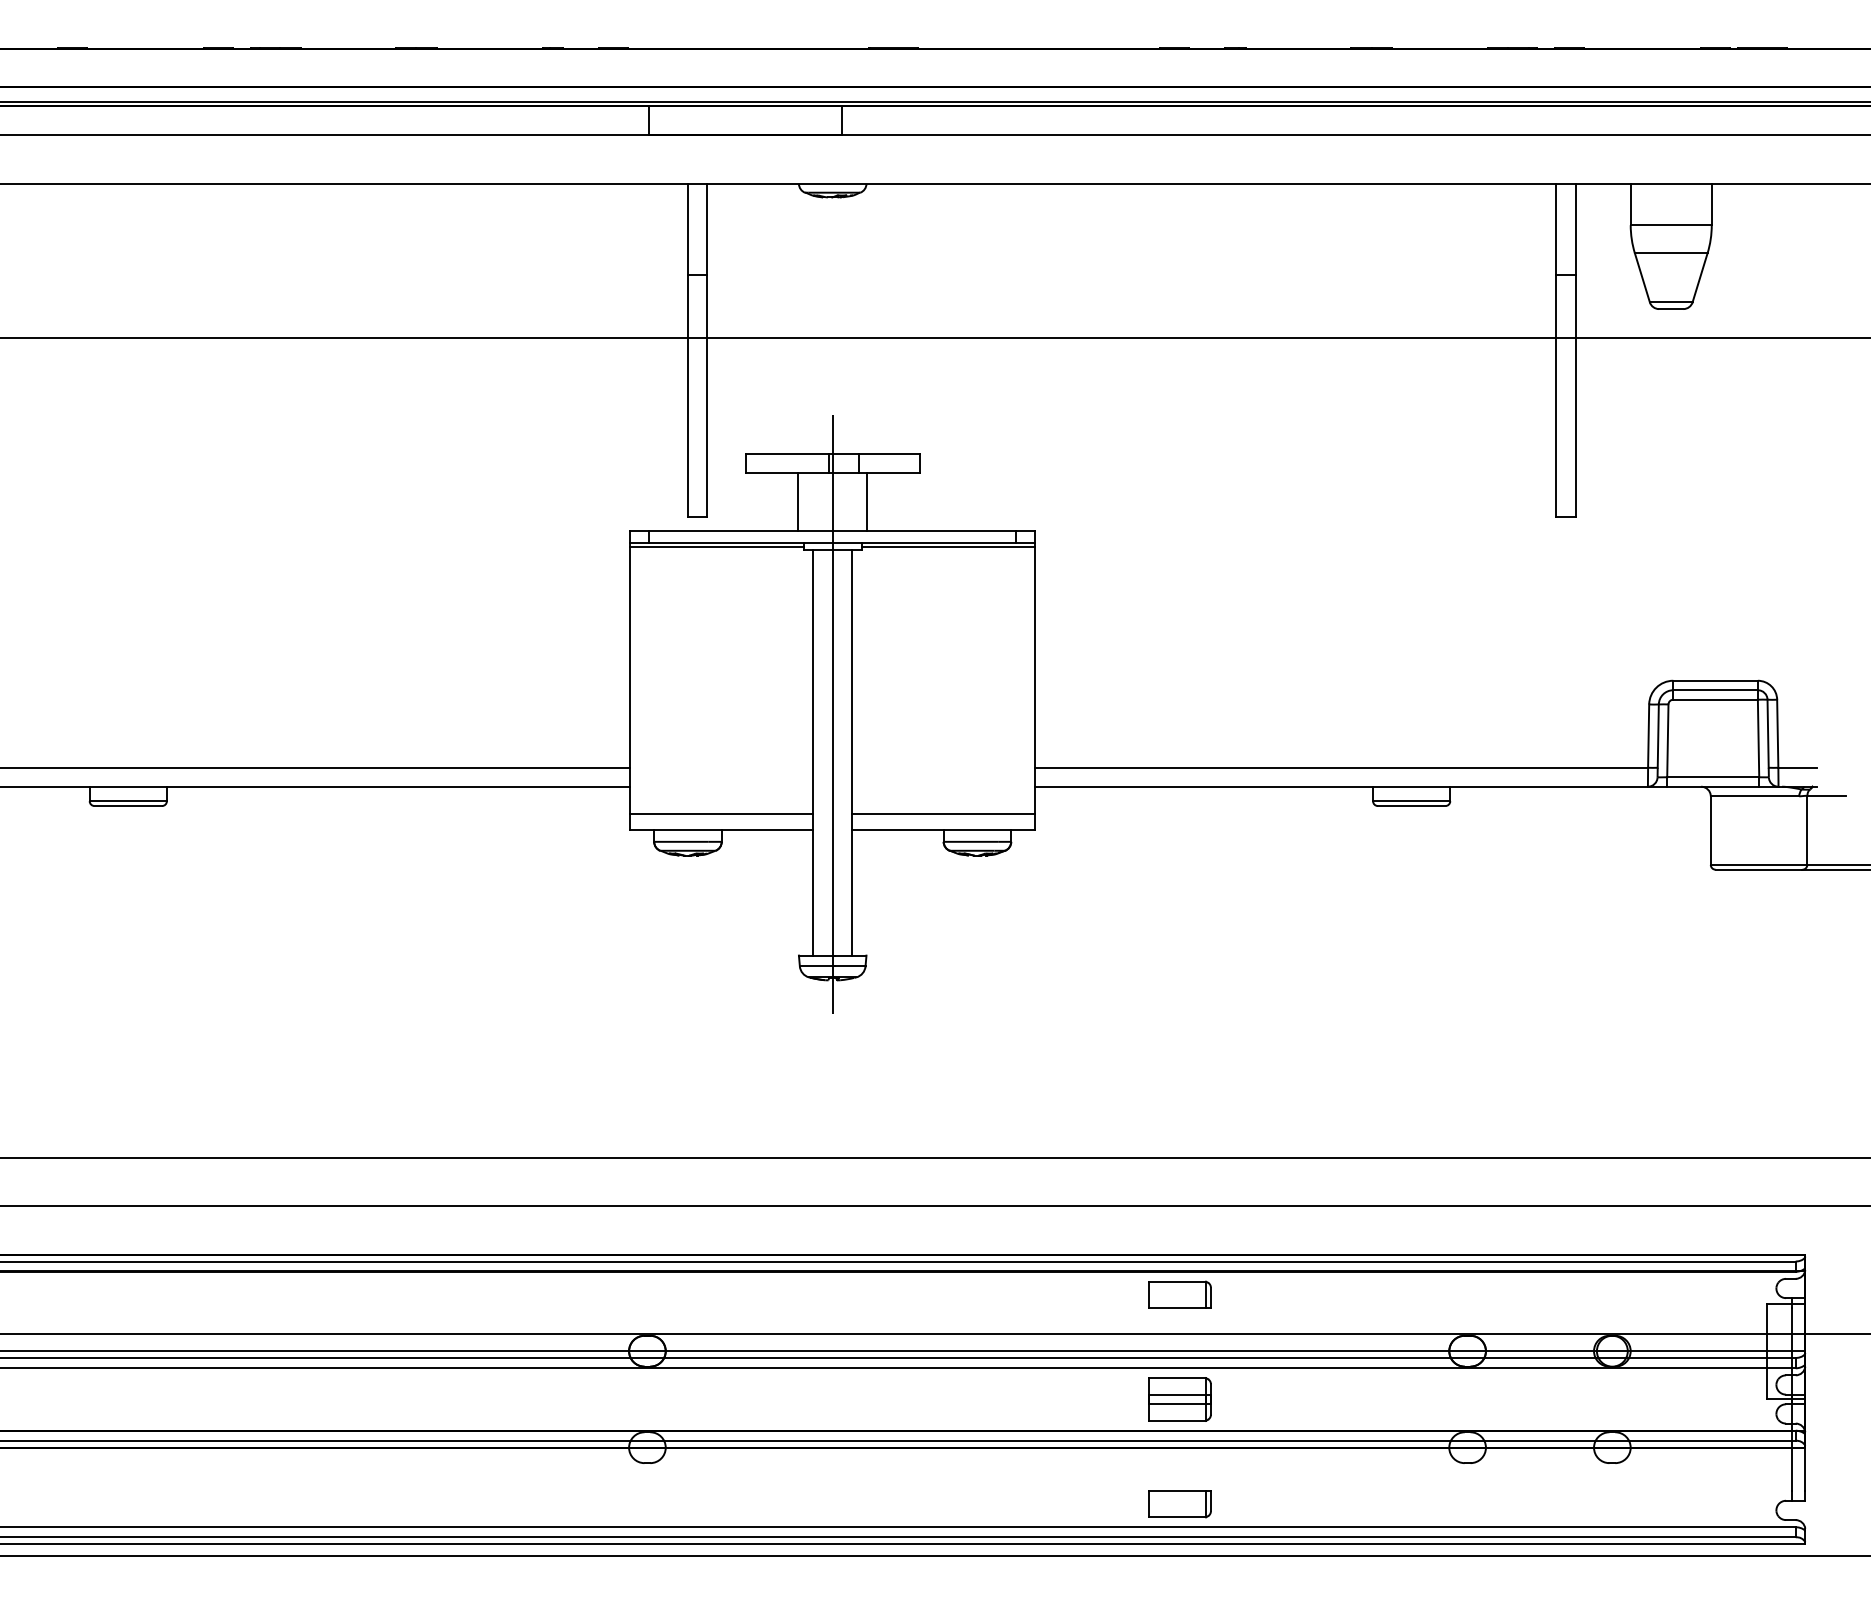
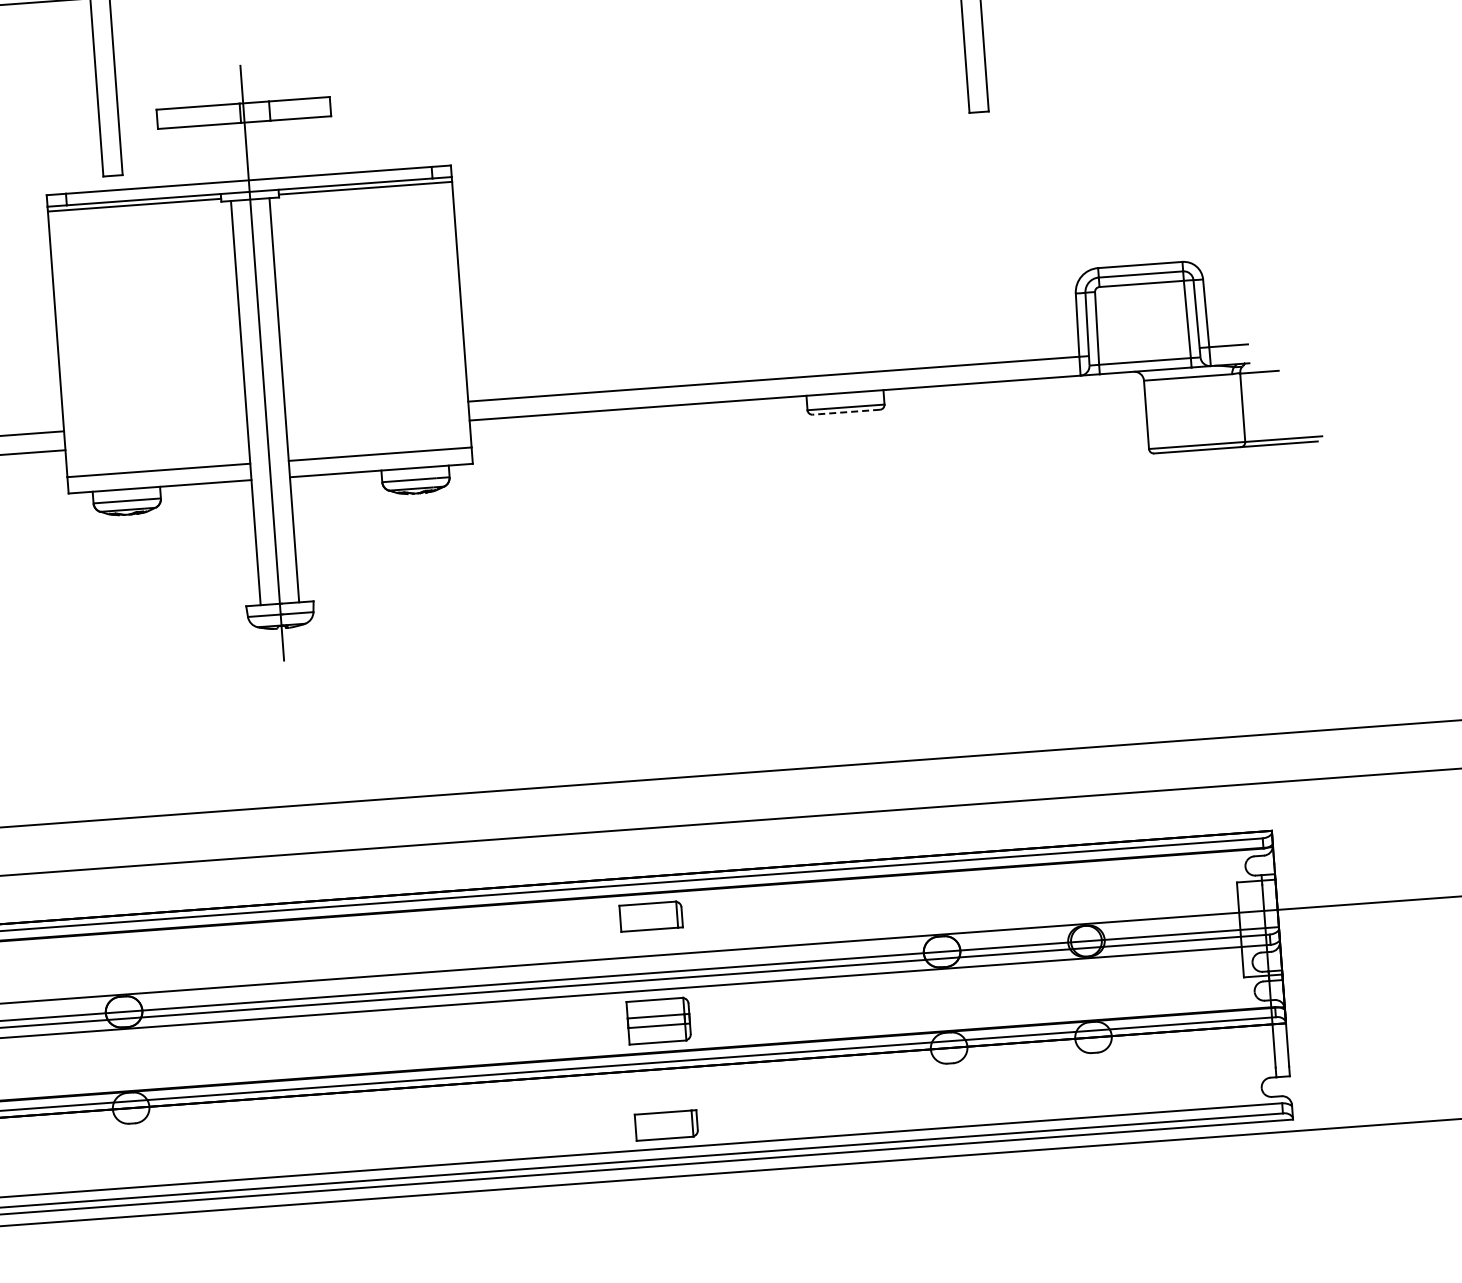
line: (798, 502) -> (212, 154), removed
line: (867, 502) -> (281, 149), removed
line: (1411, 806) -> (846, 412), solid -> dashed

